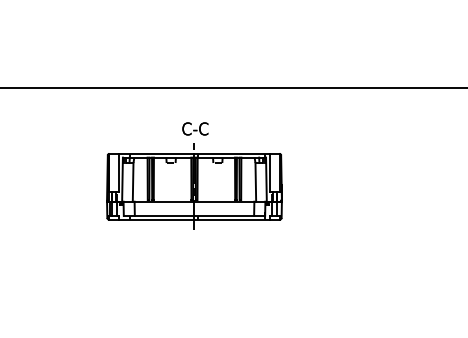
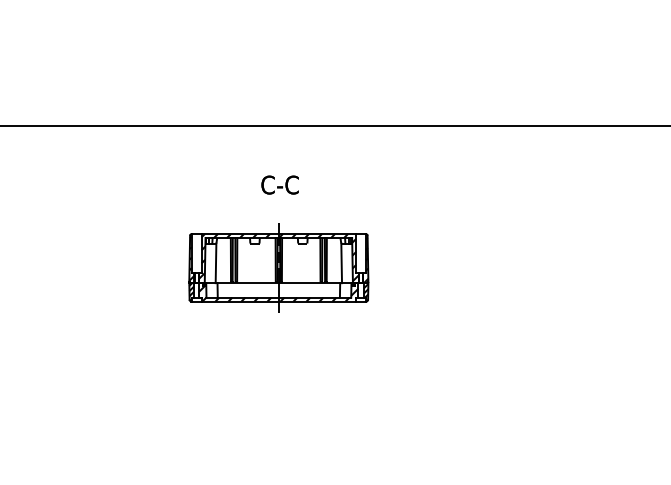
part: (194, 186) -> (278, 267), size x0.71

